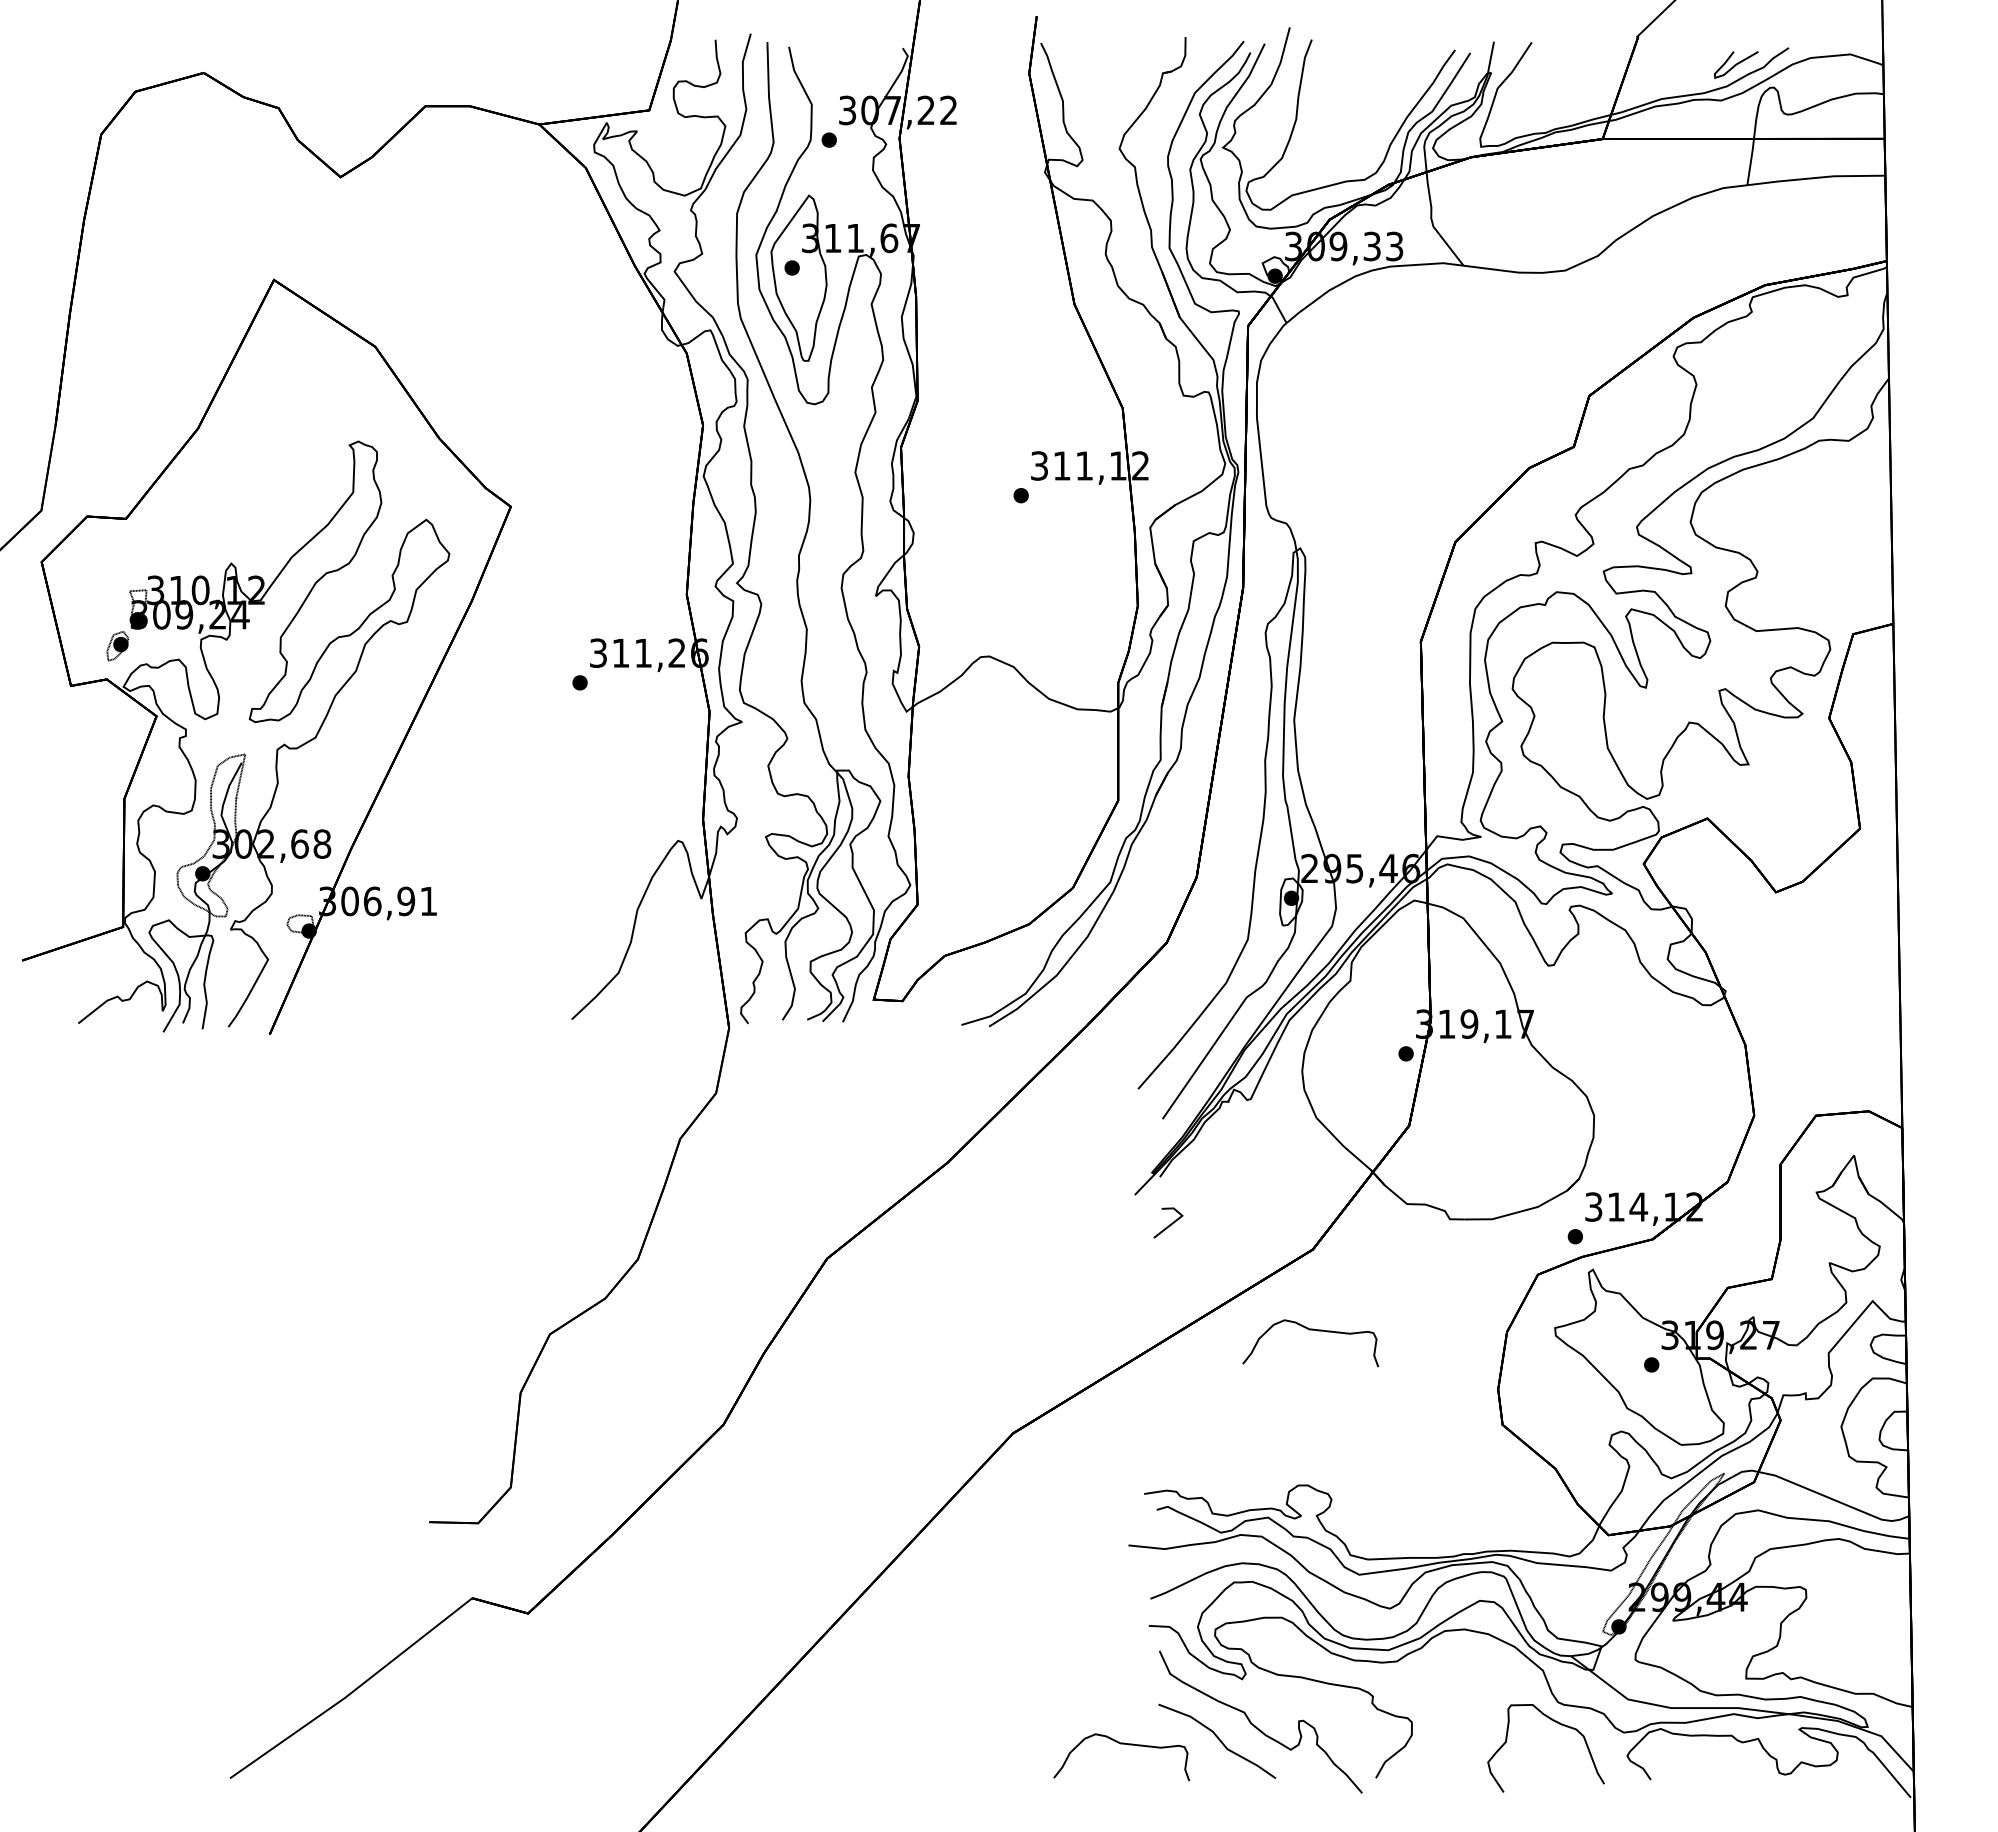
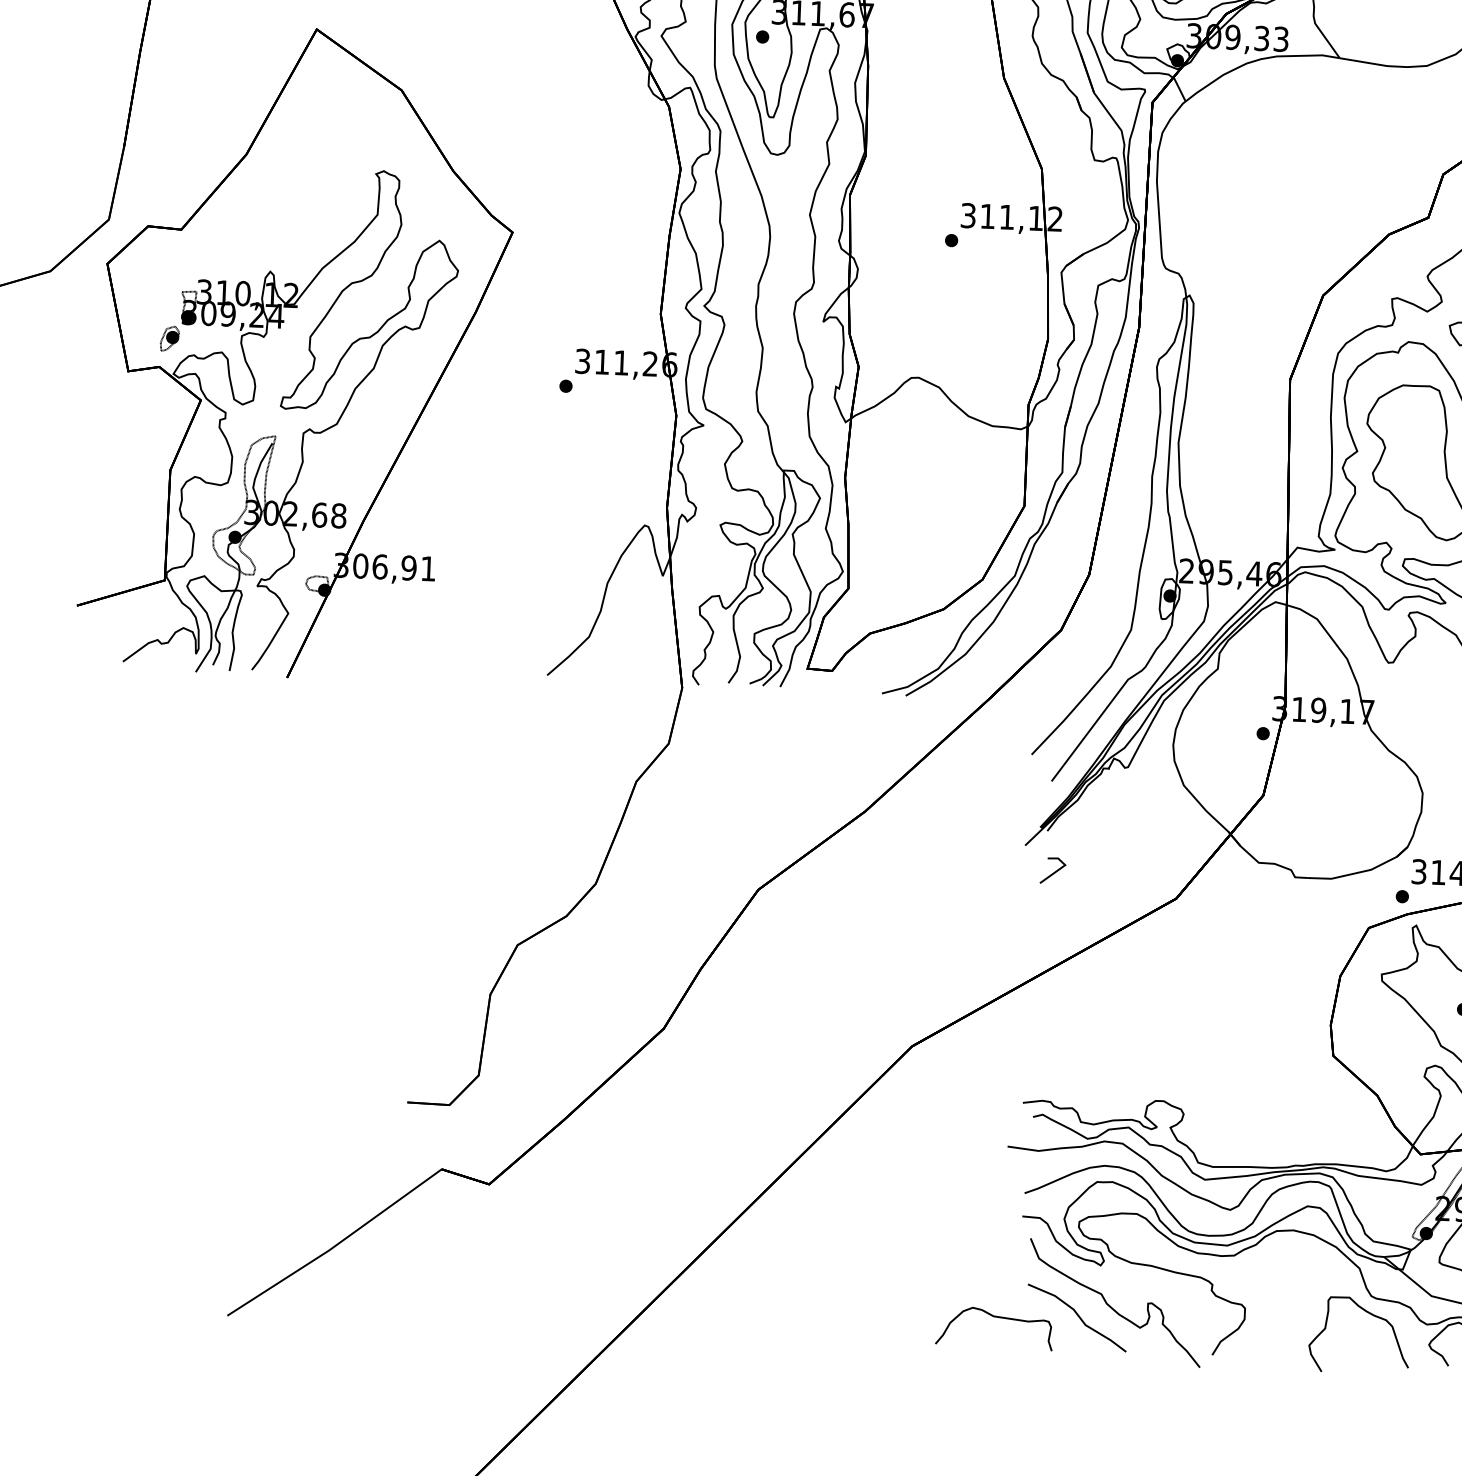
part: (1310, 1330) -> (1171, 968), removed

